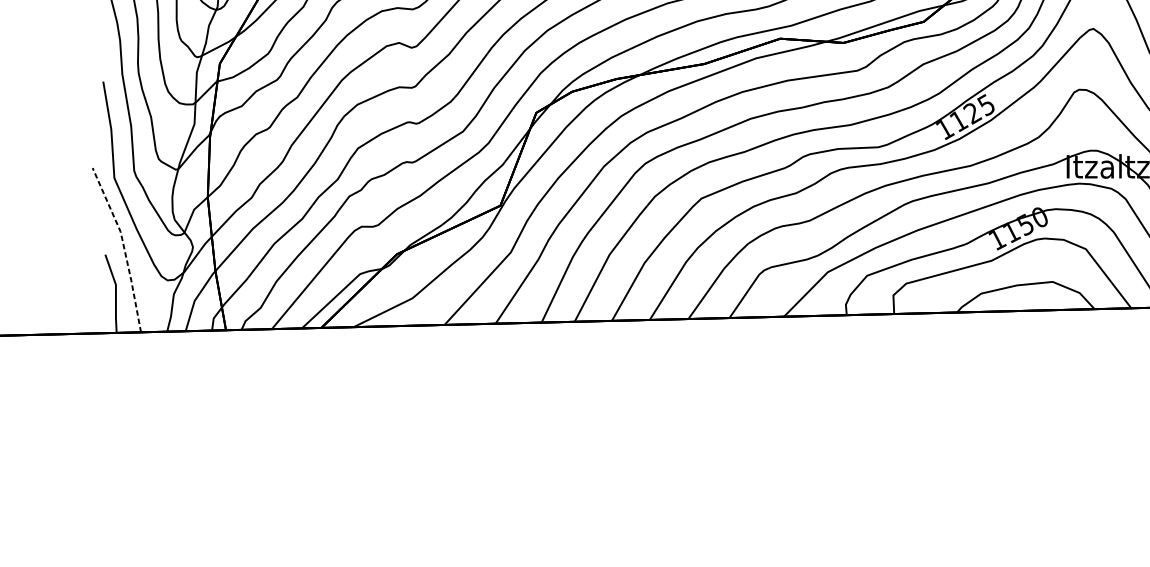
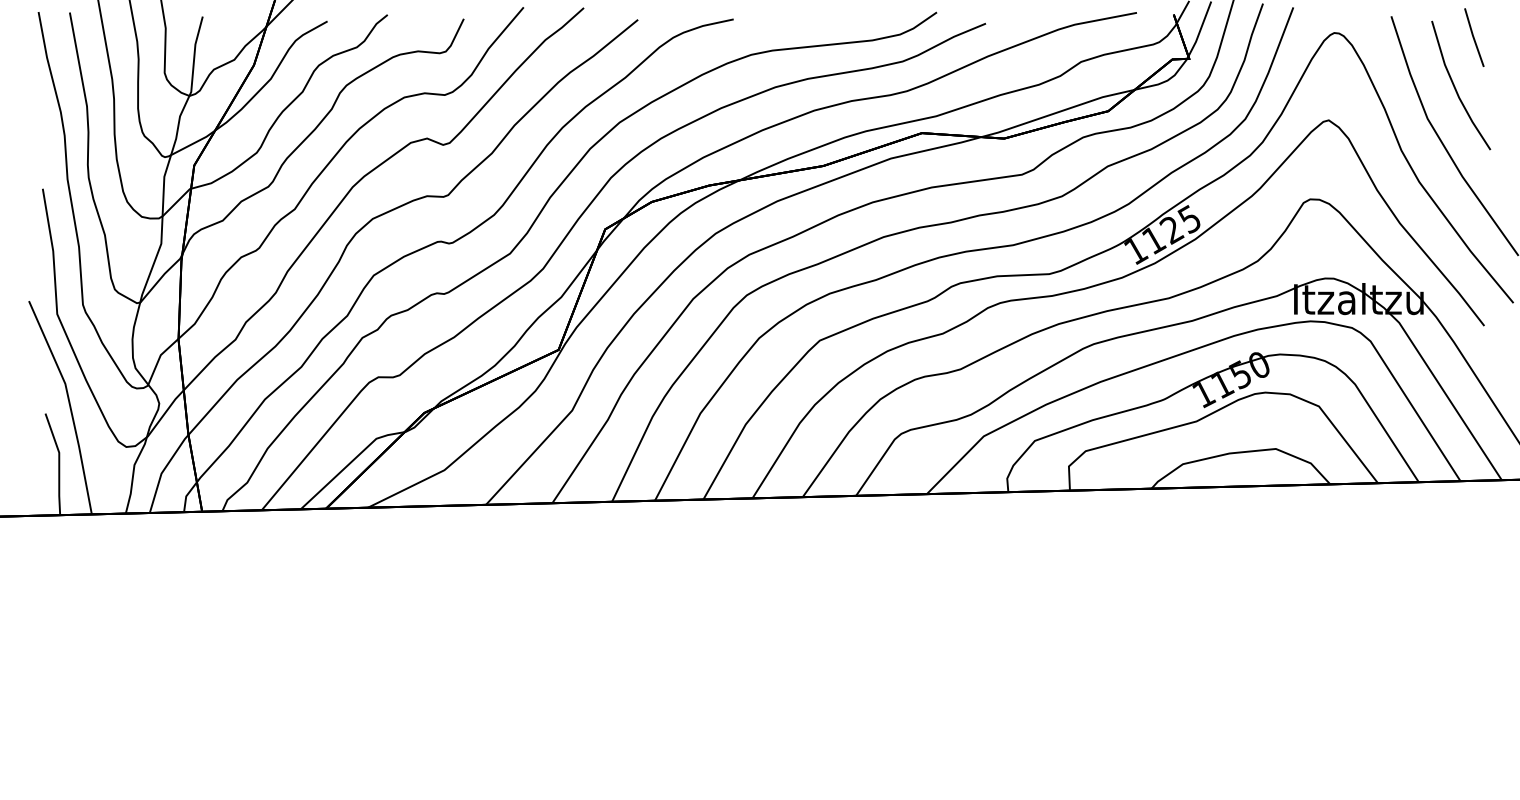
line: (123, 247) -> (69, 404), dashed -> solid

